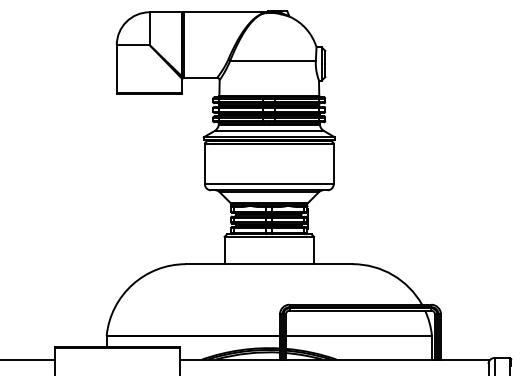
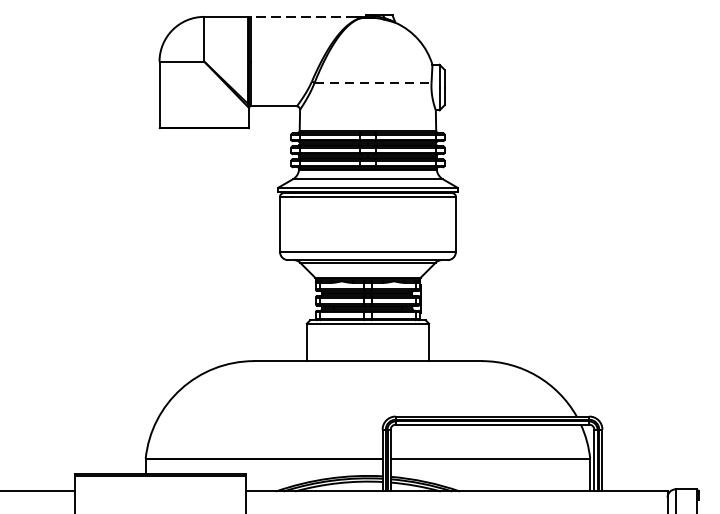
line: (222, 12) -> (303, 17), solid -> dashed
line: (273, 60) -> (373, 82), solid -> dashed

